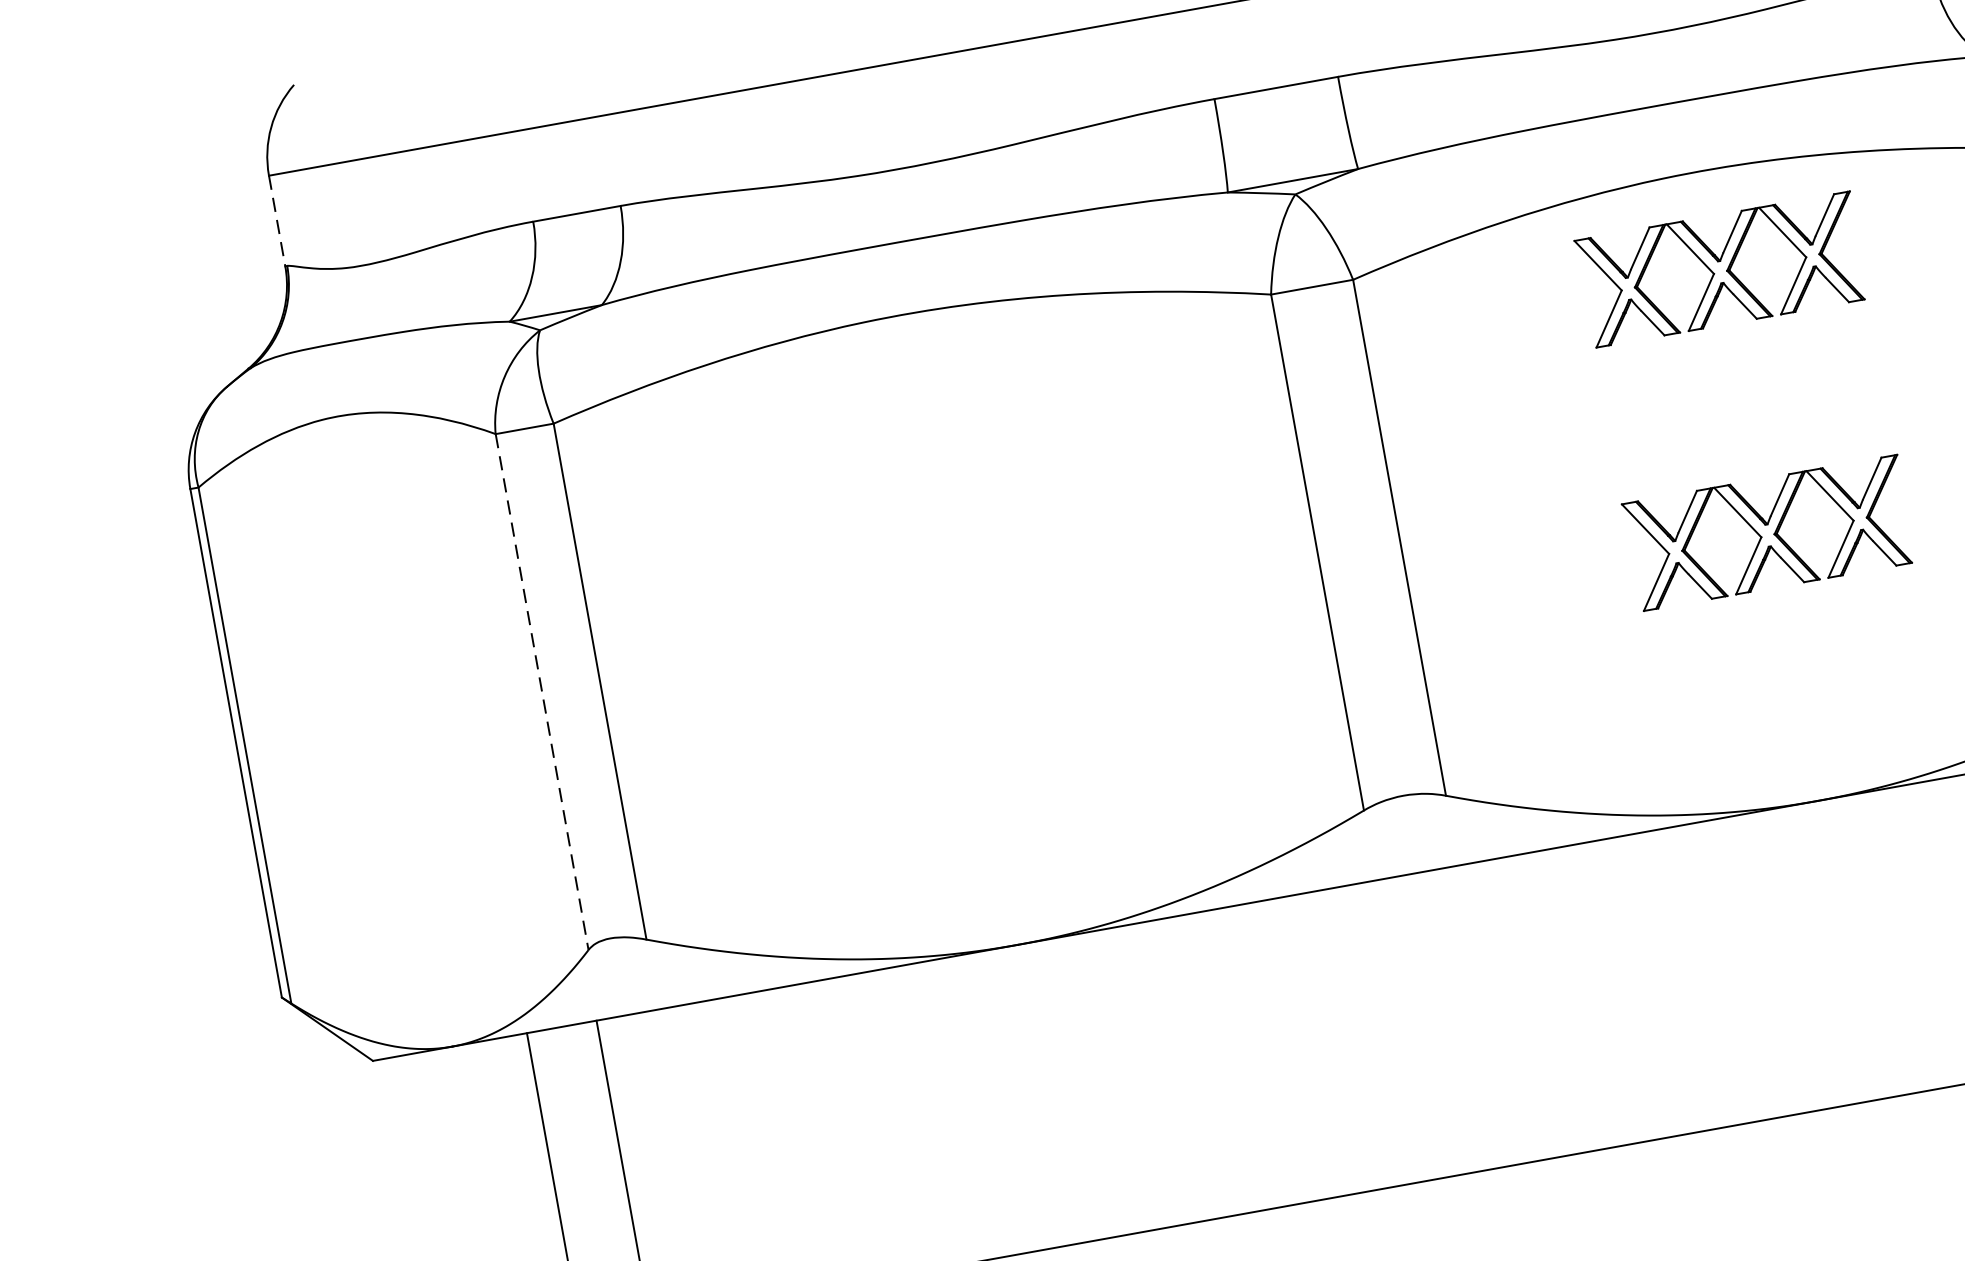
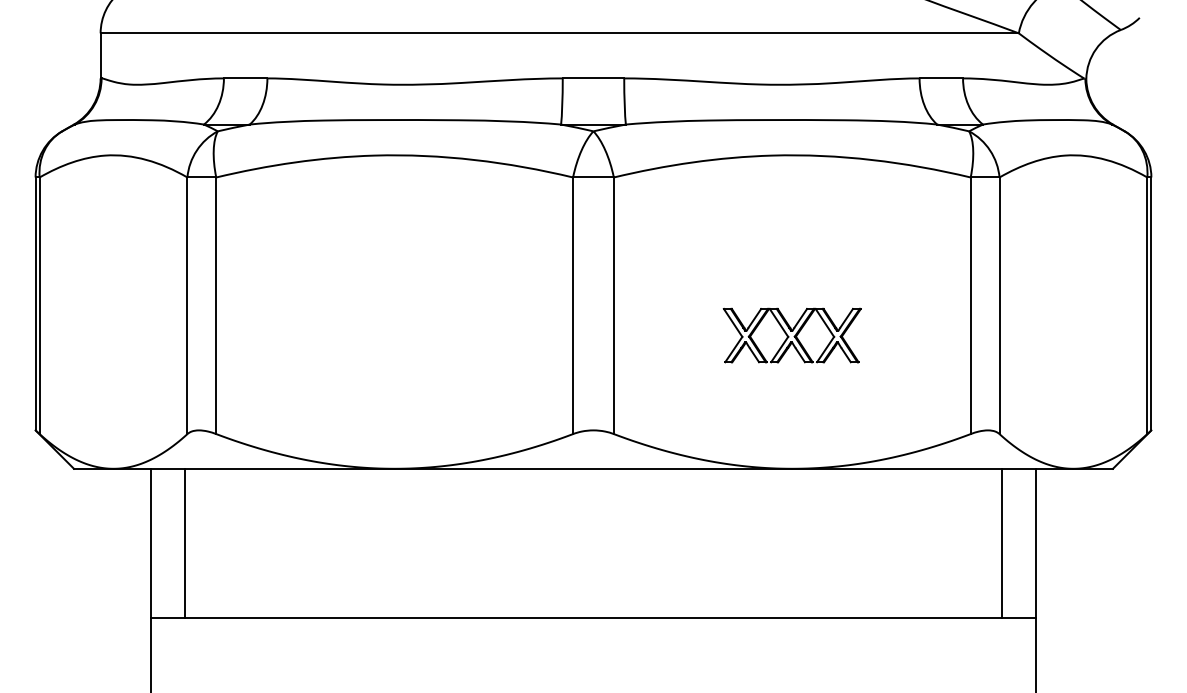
line: (276, 220) -> (100, 55), dashed -> solid
part: (1720, 269) -> (791, 204), removed
line: (542, 693) -> (187, 306), dashed -> solid

